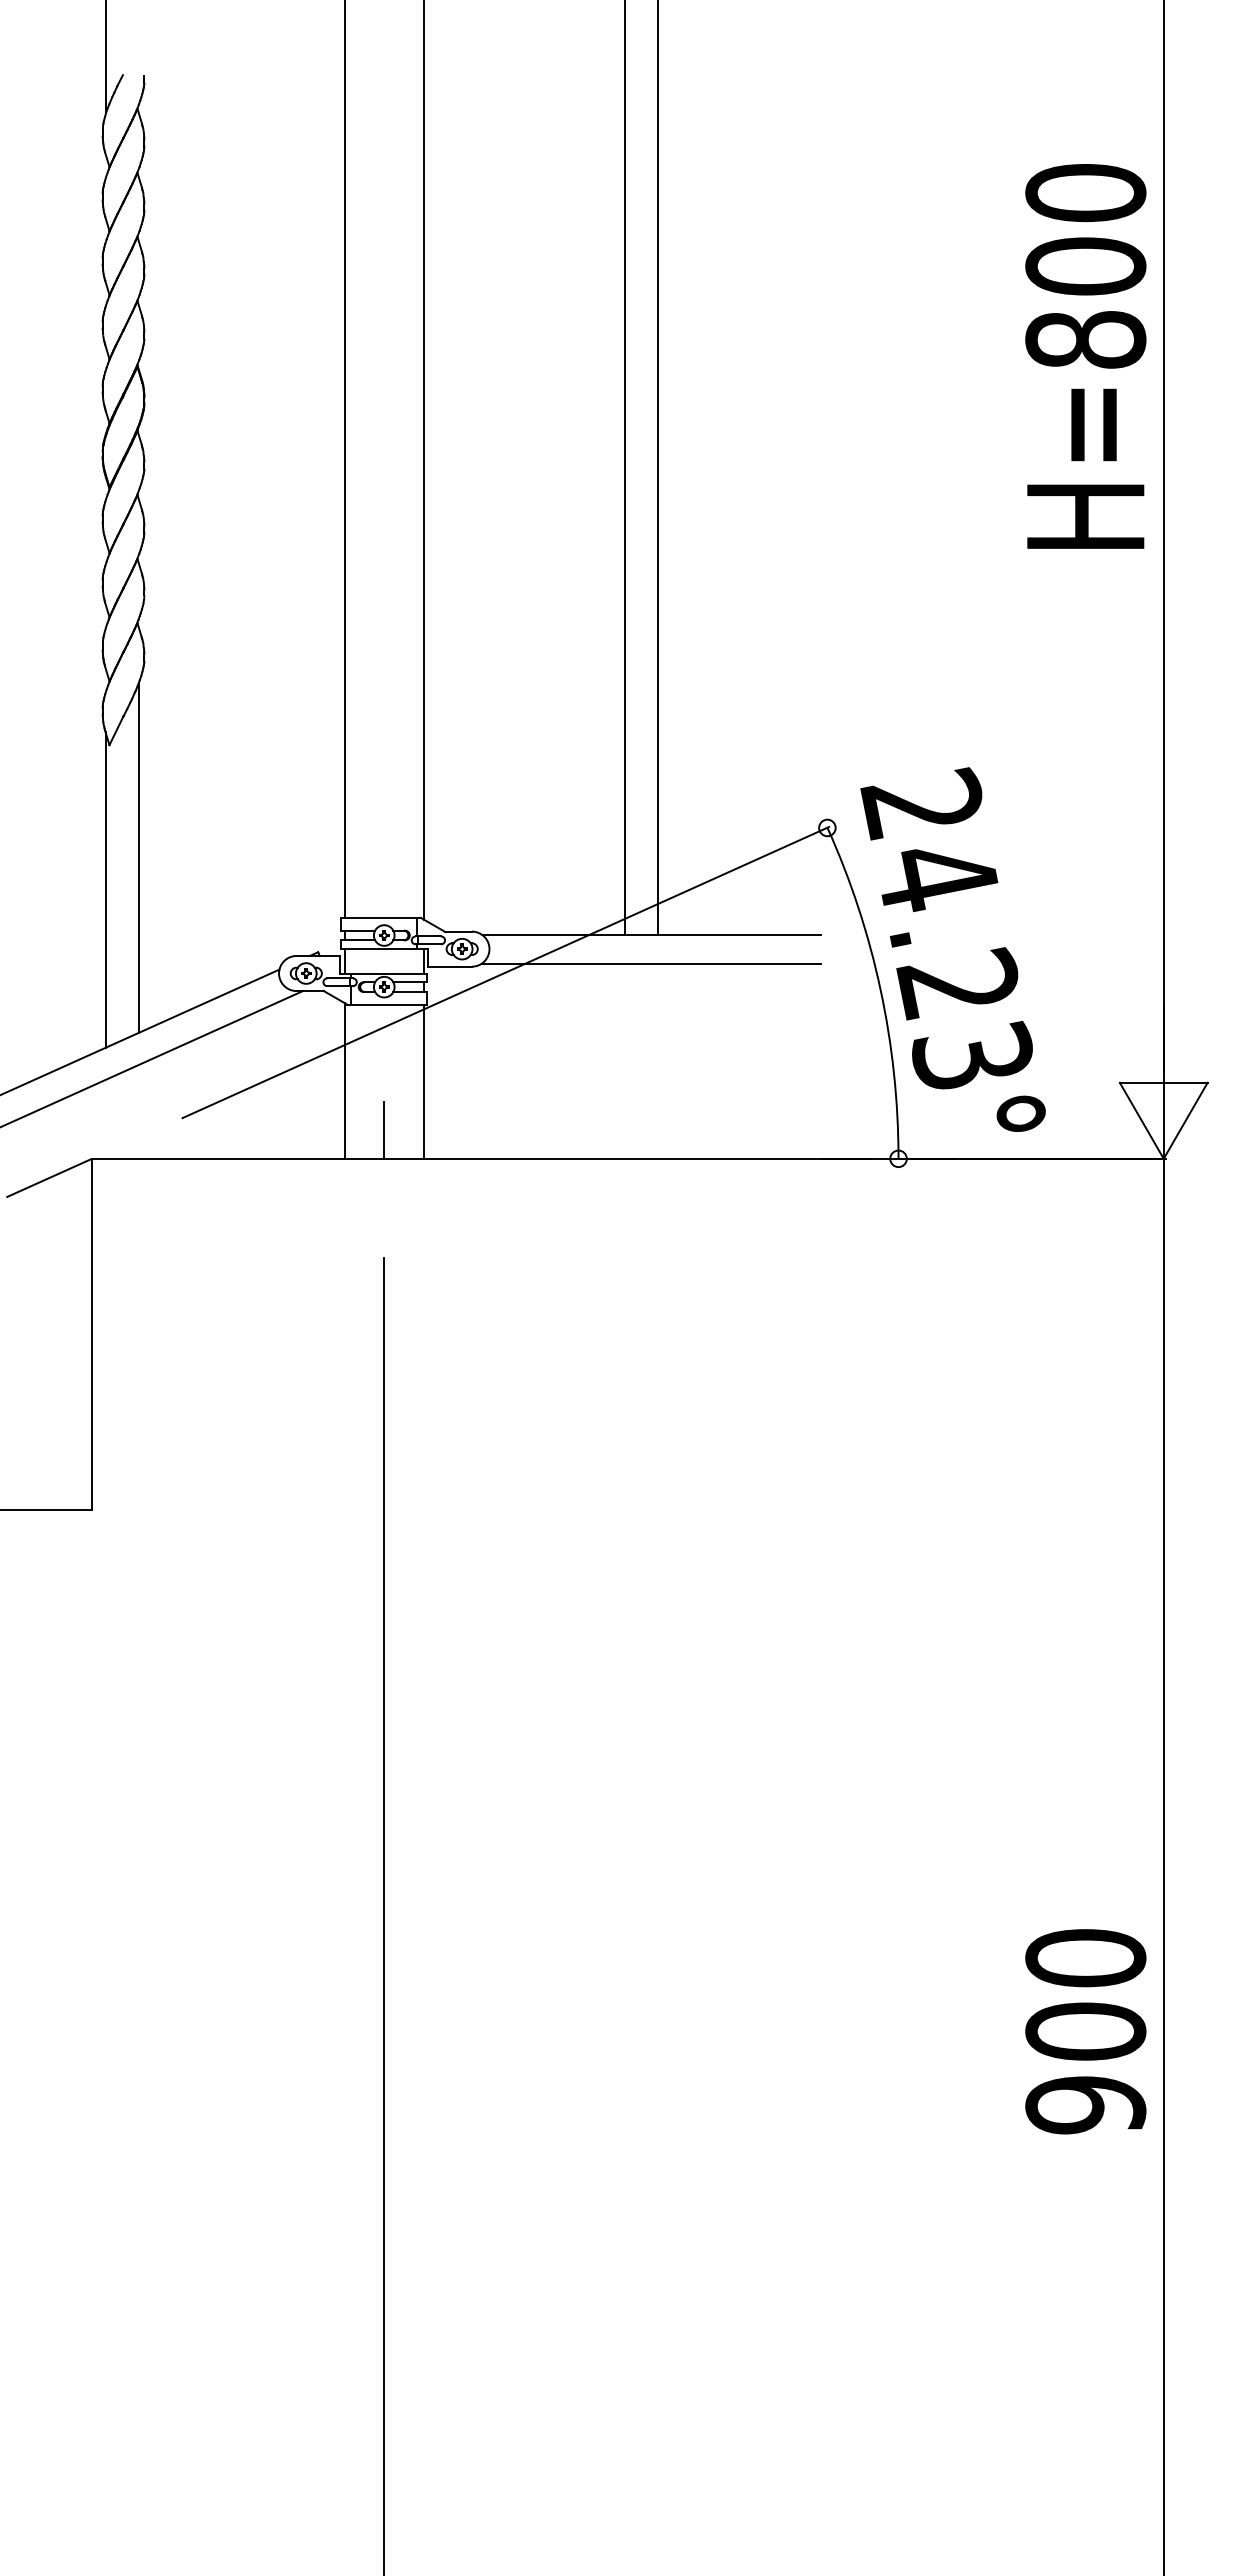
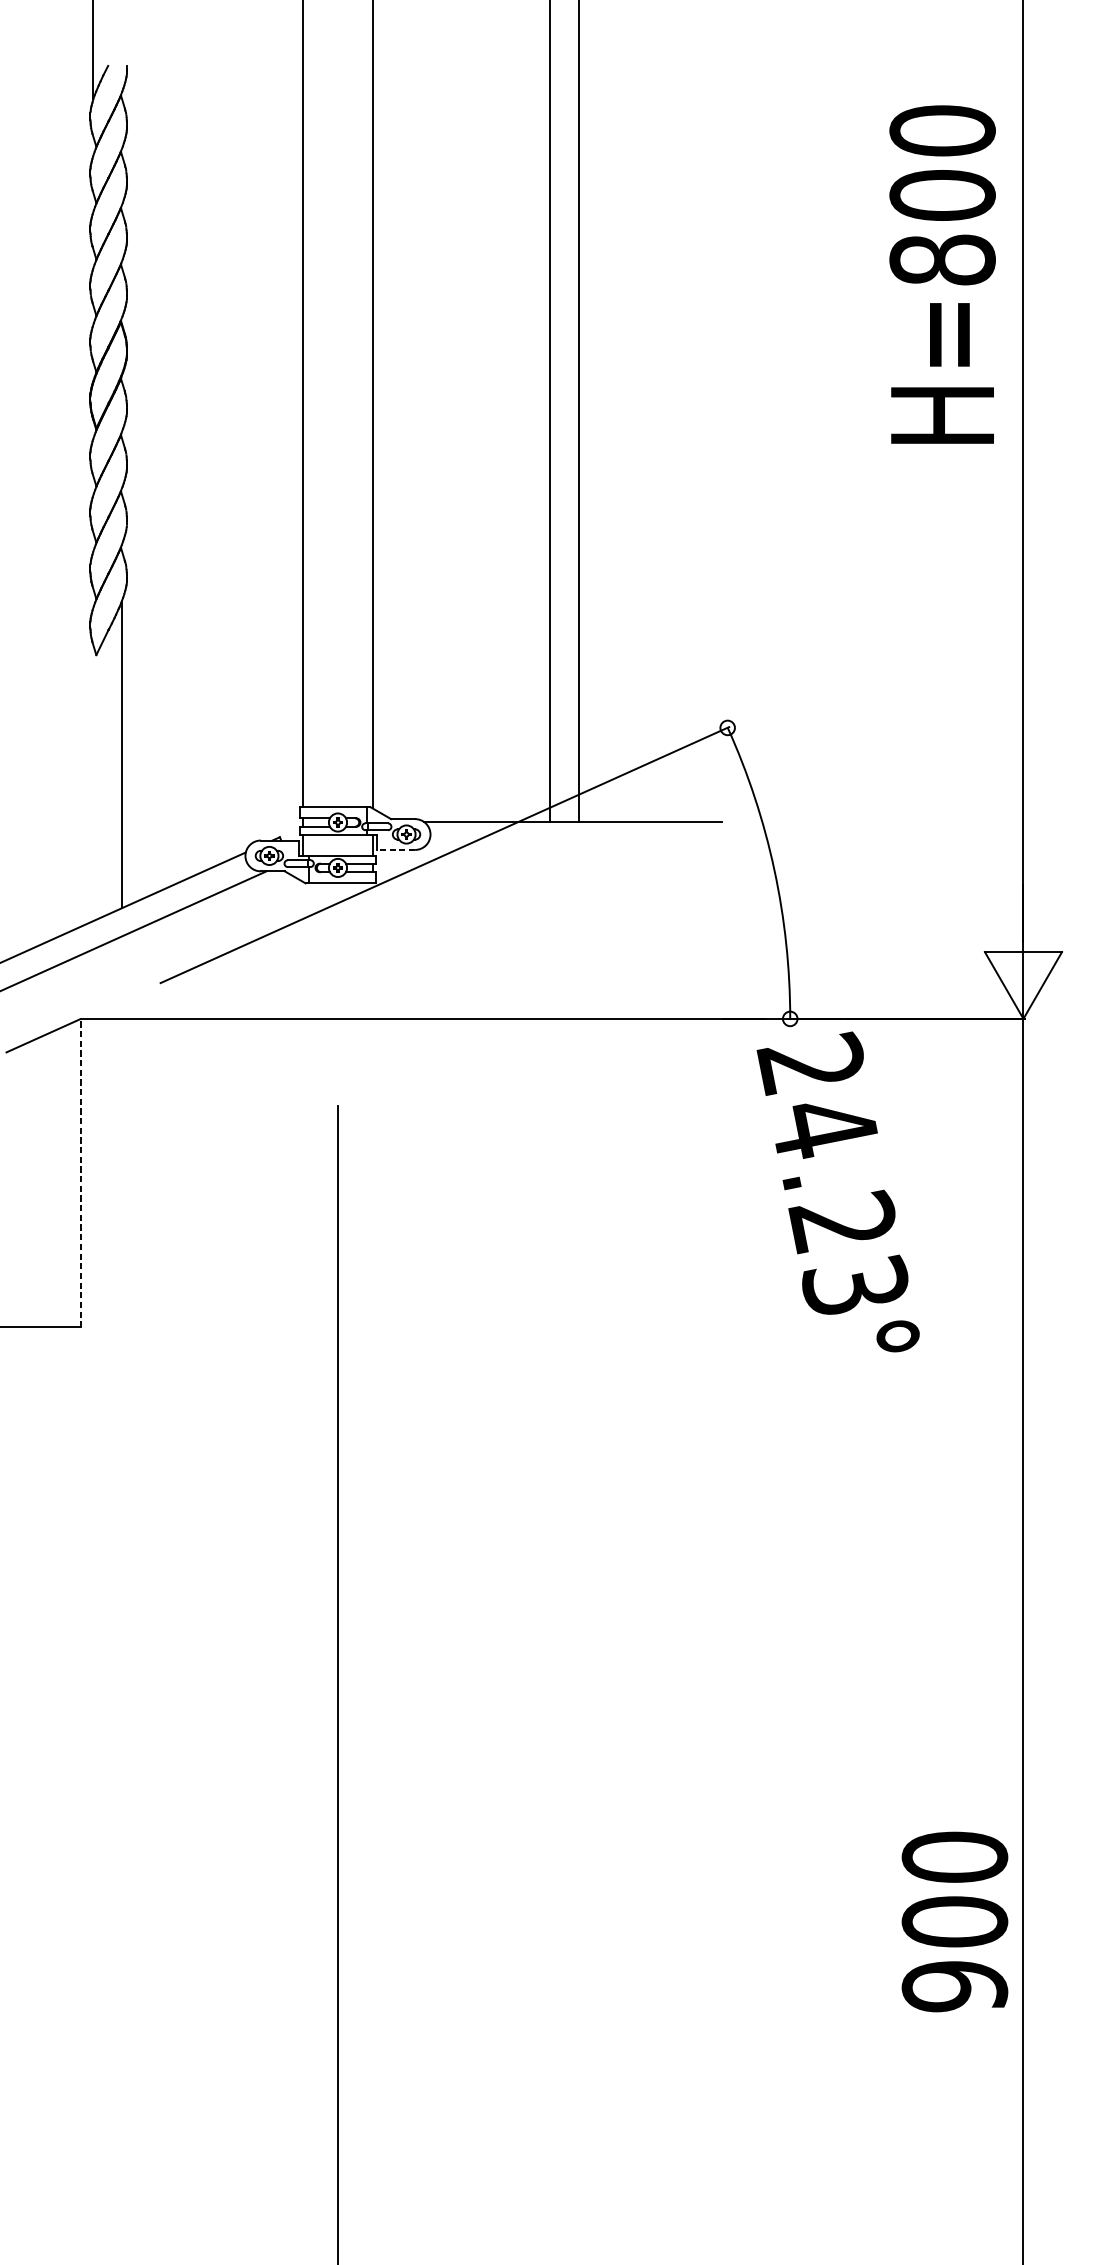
text: (1085, 356) -> (942, 274), moved
line: (105, 889) -> (92, 782), removed
text: (952, 949) -> (837, 1191), moved
line: (650, 963) -> (572, 847), removed
line: (450, 966) -> (396, 849), solid -> dashed
line: (344, 1080) -> (303, 950), removed
line: (423, 1081) -> (372, 950), removed
line: (384, 1129) -> (338, 993), removed
line: (91, 1333) -> (80, 1172), solid -> dashed
text: (1085, 2031) -> (954, 1921), moved

